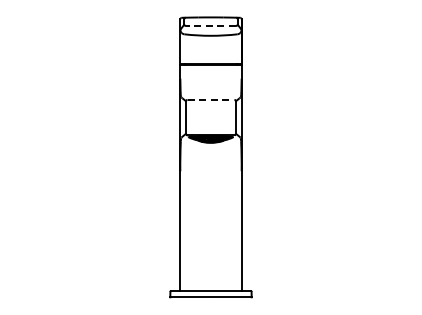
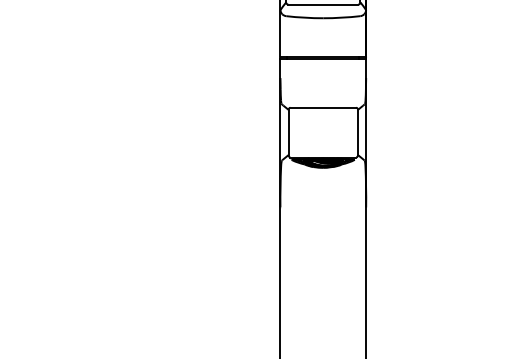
line: (210, 26) -> (322, 5), dashed -> solid
line: (211, 99) -> (324, 107), dashed -> solid

